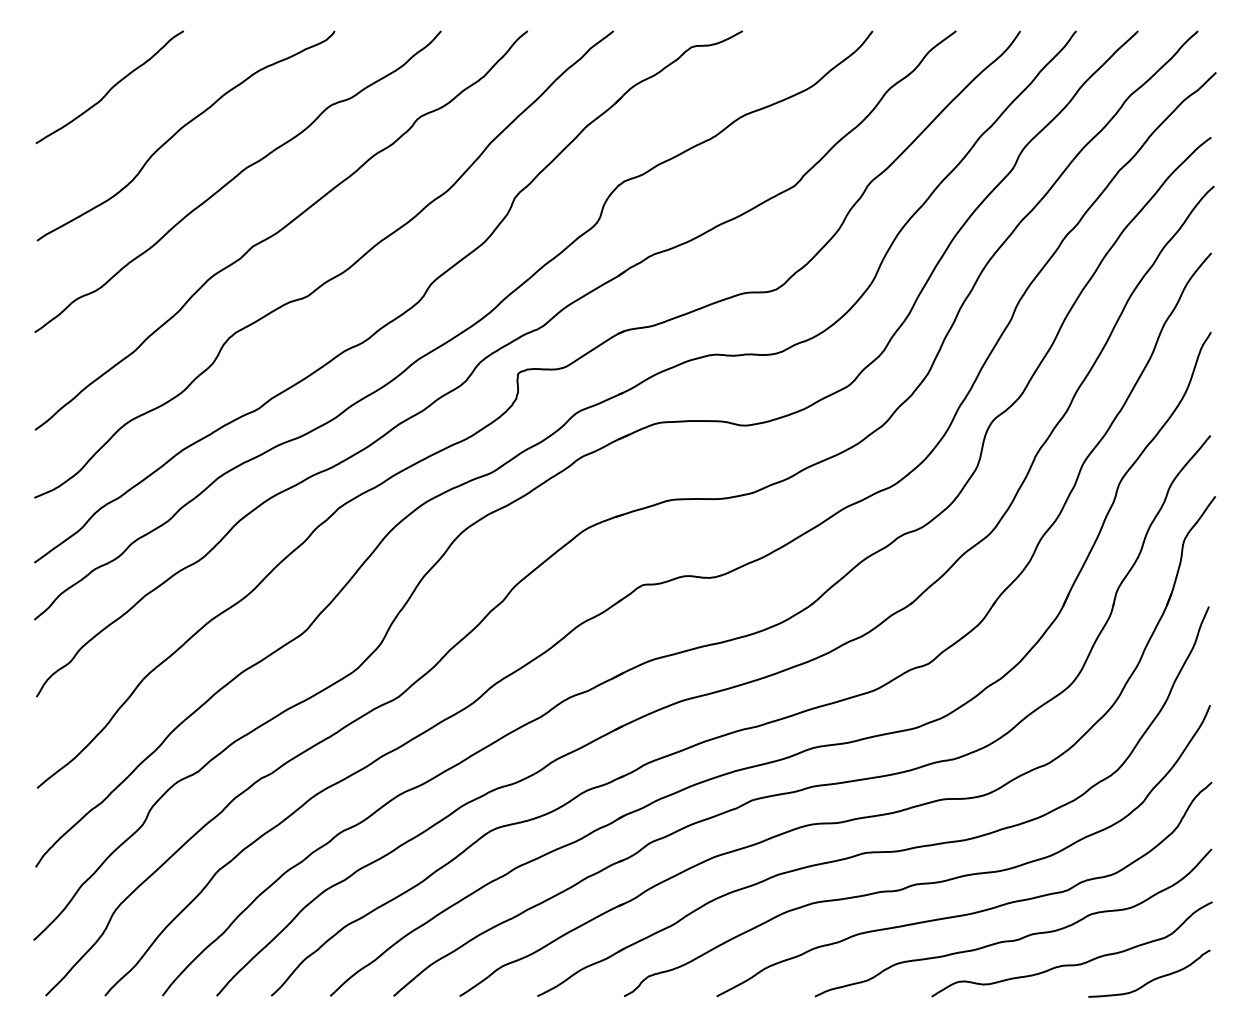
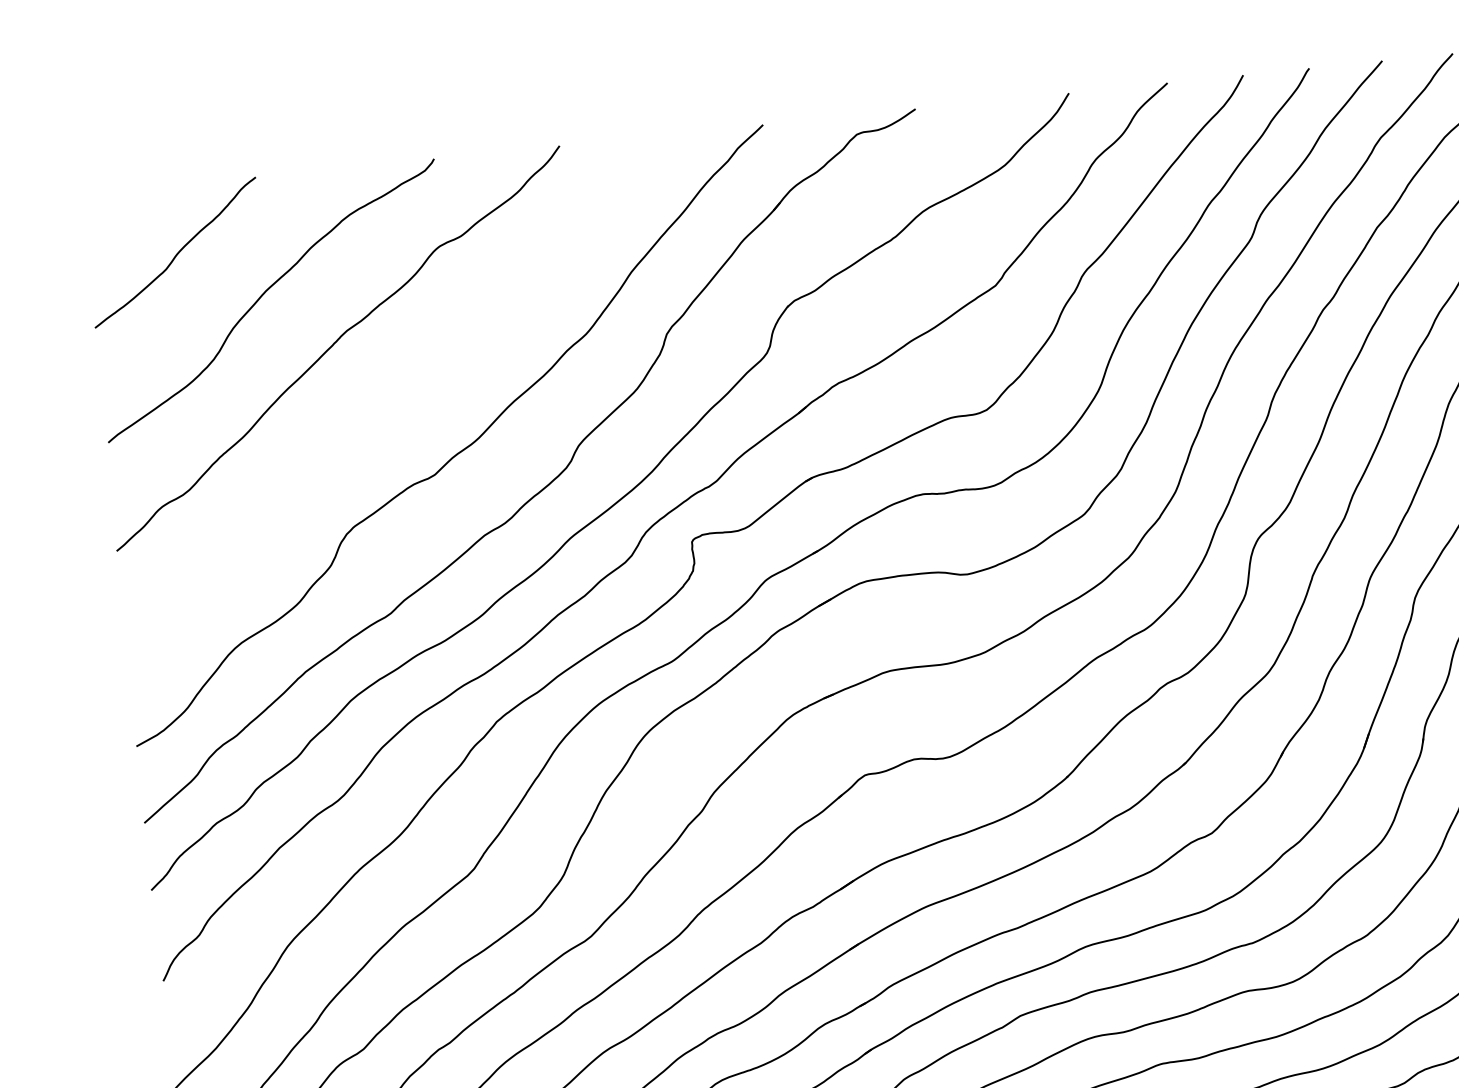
curve: (281, 230) -> (395, 400), removed

